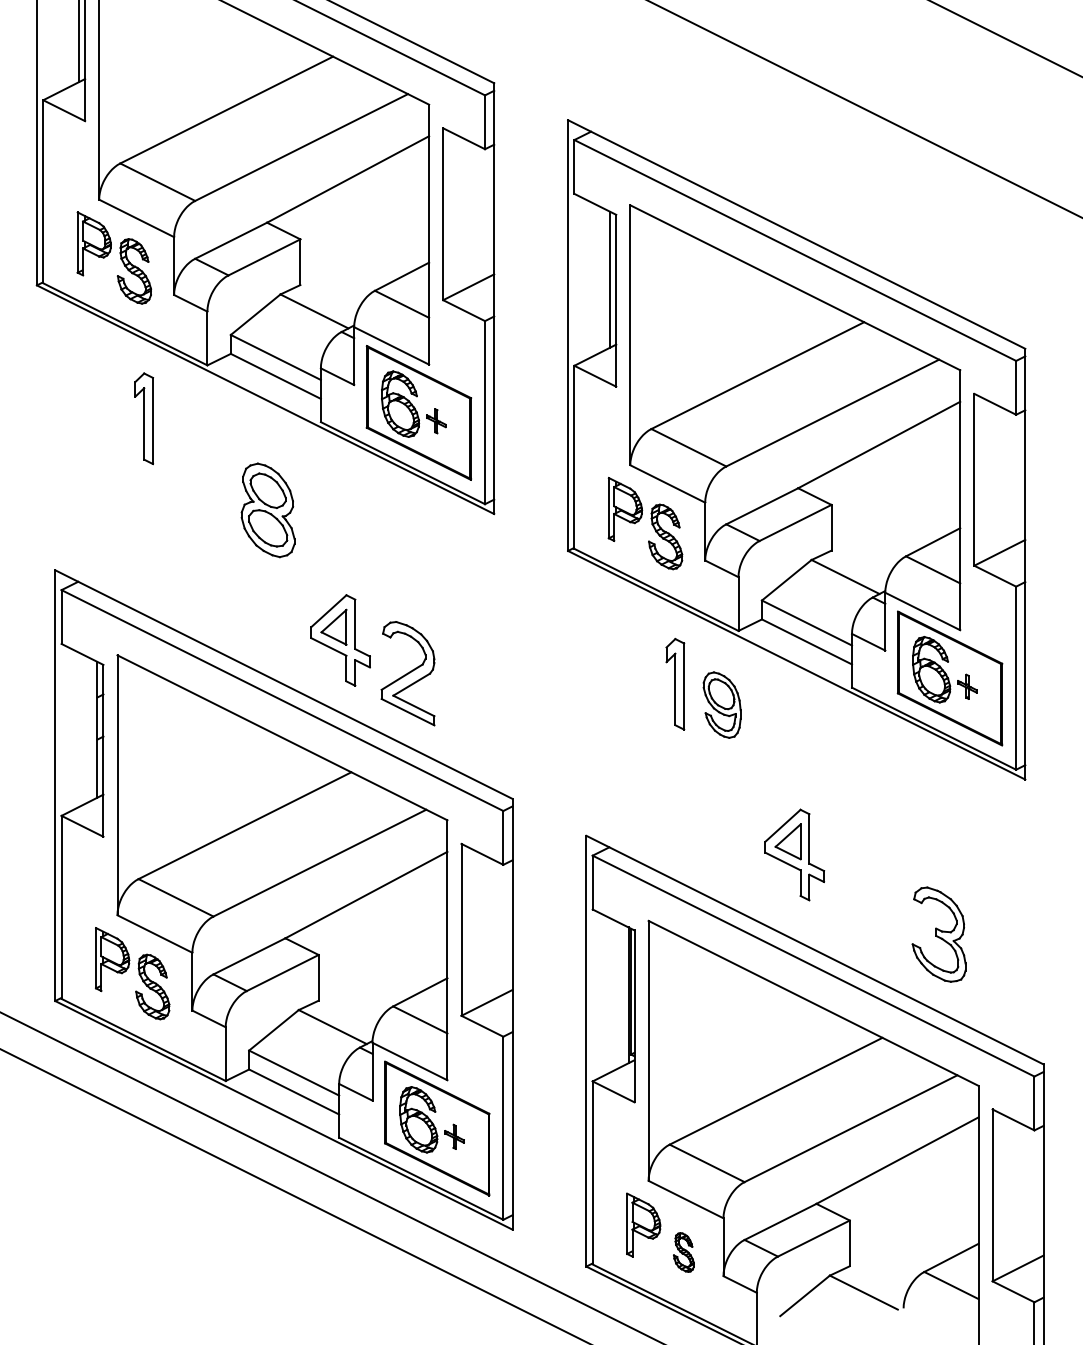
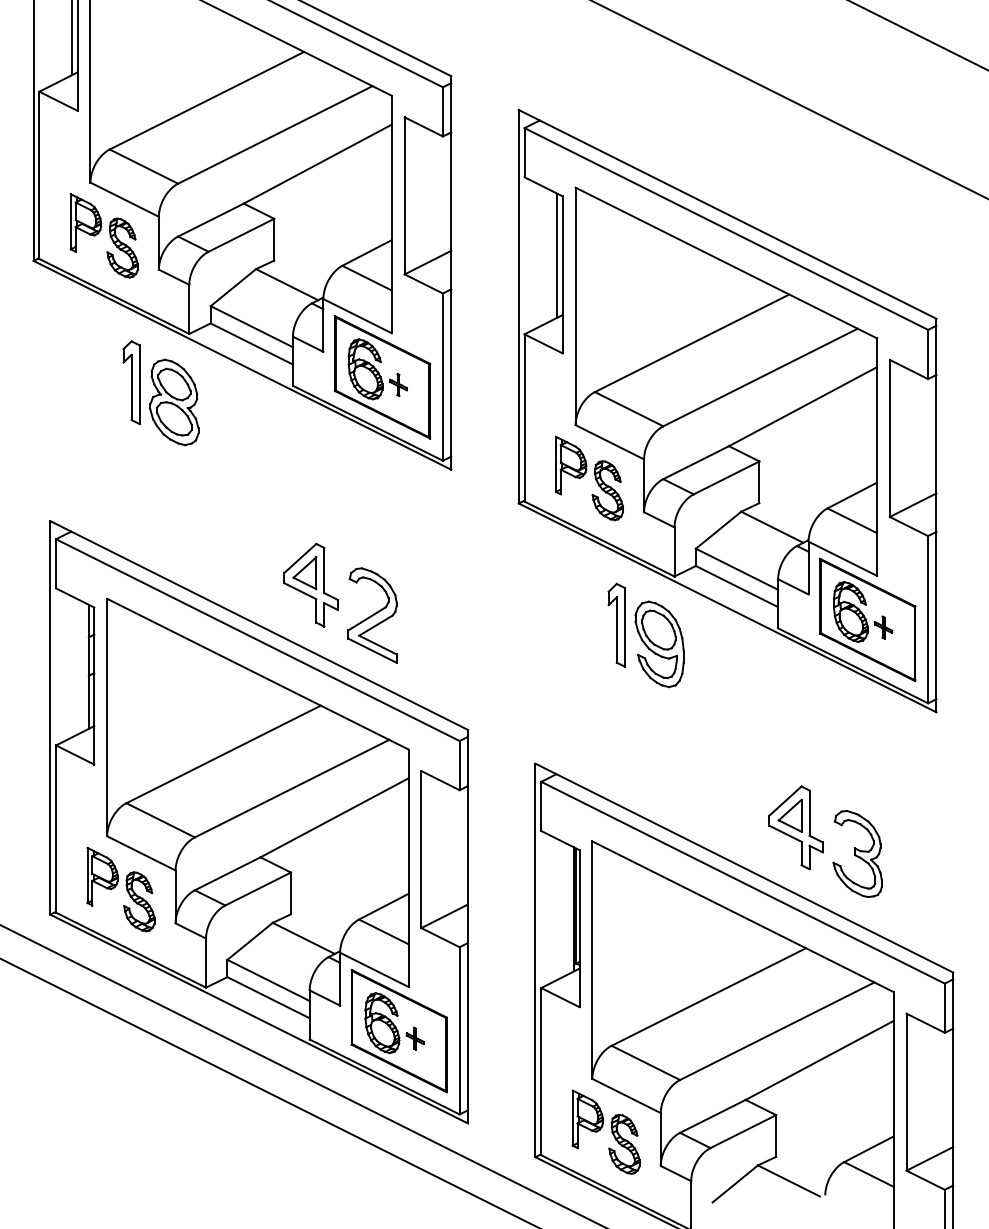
part: (267, 510) -> (173, 402), moved
part: (721, 704) -> (658, 643), size x1.43
part: (794, 854) -> (795, 827), moved
part: (683, 1252) -> (624, 1144), size x1.67

